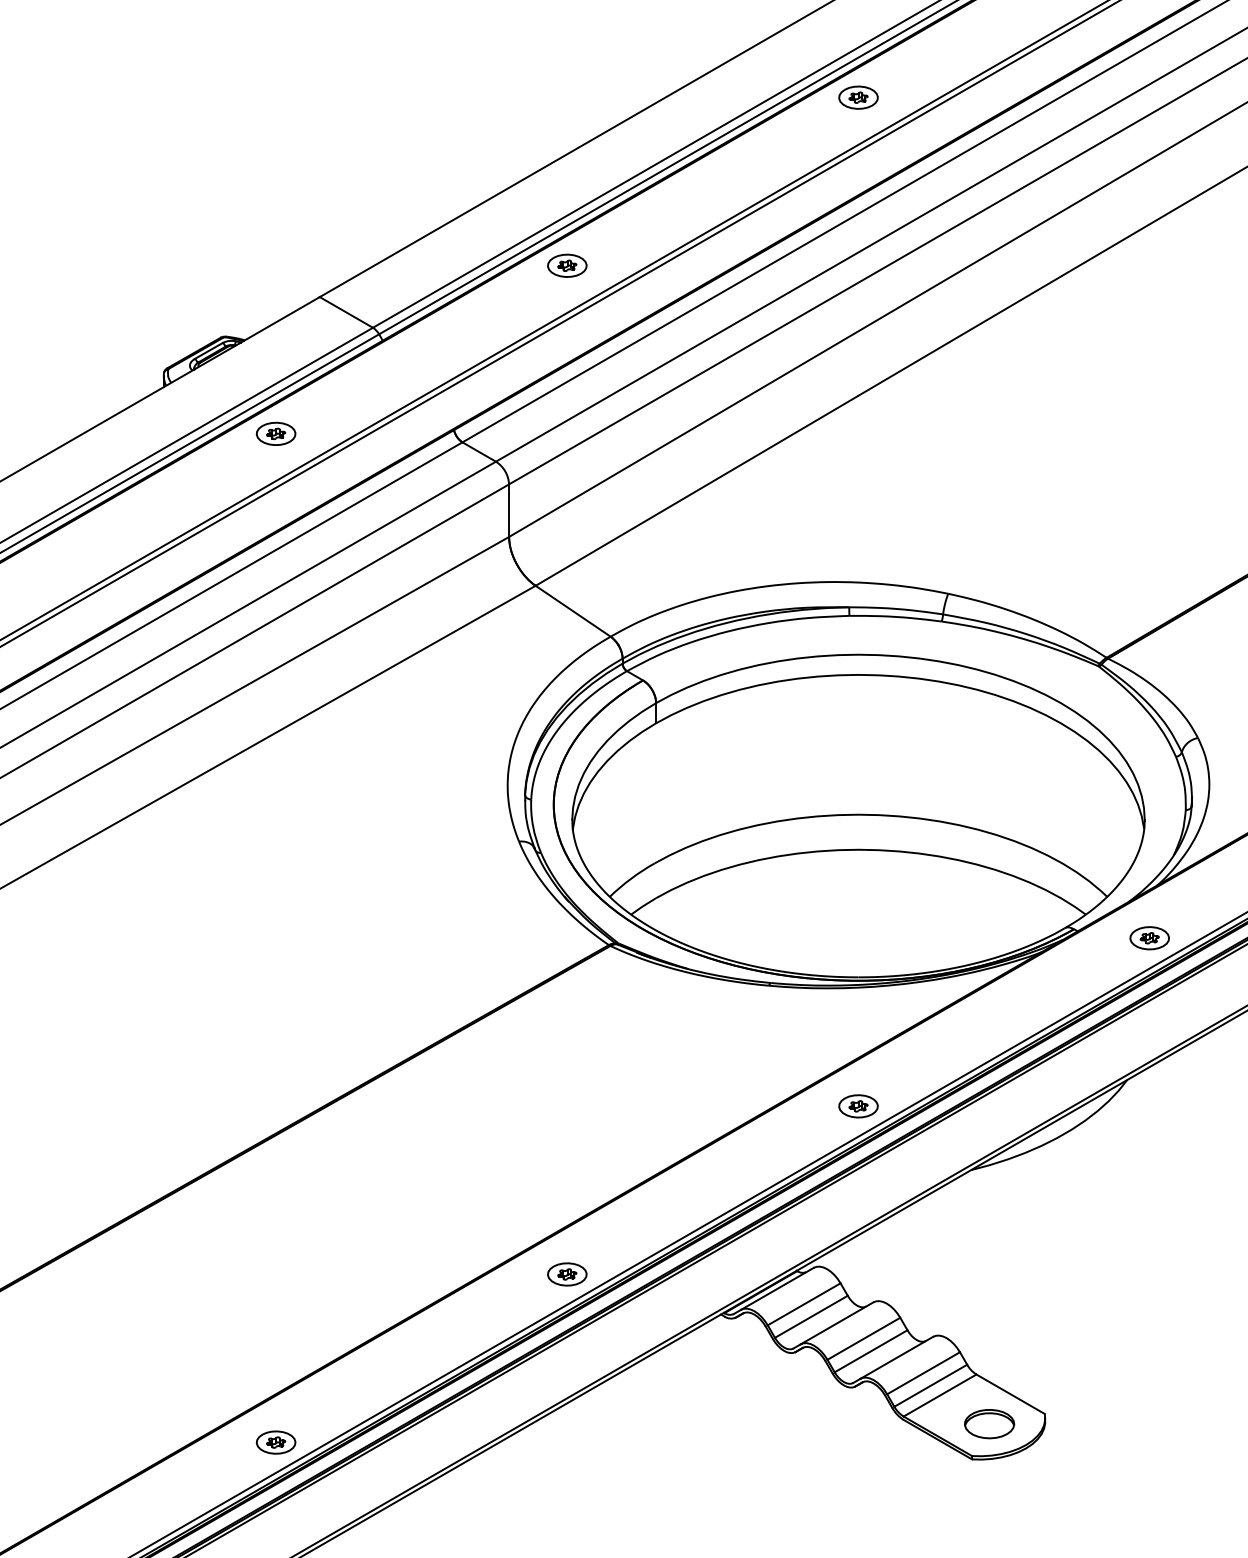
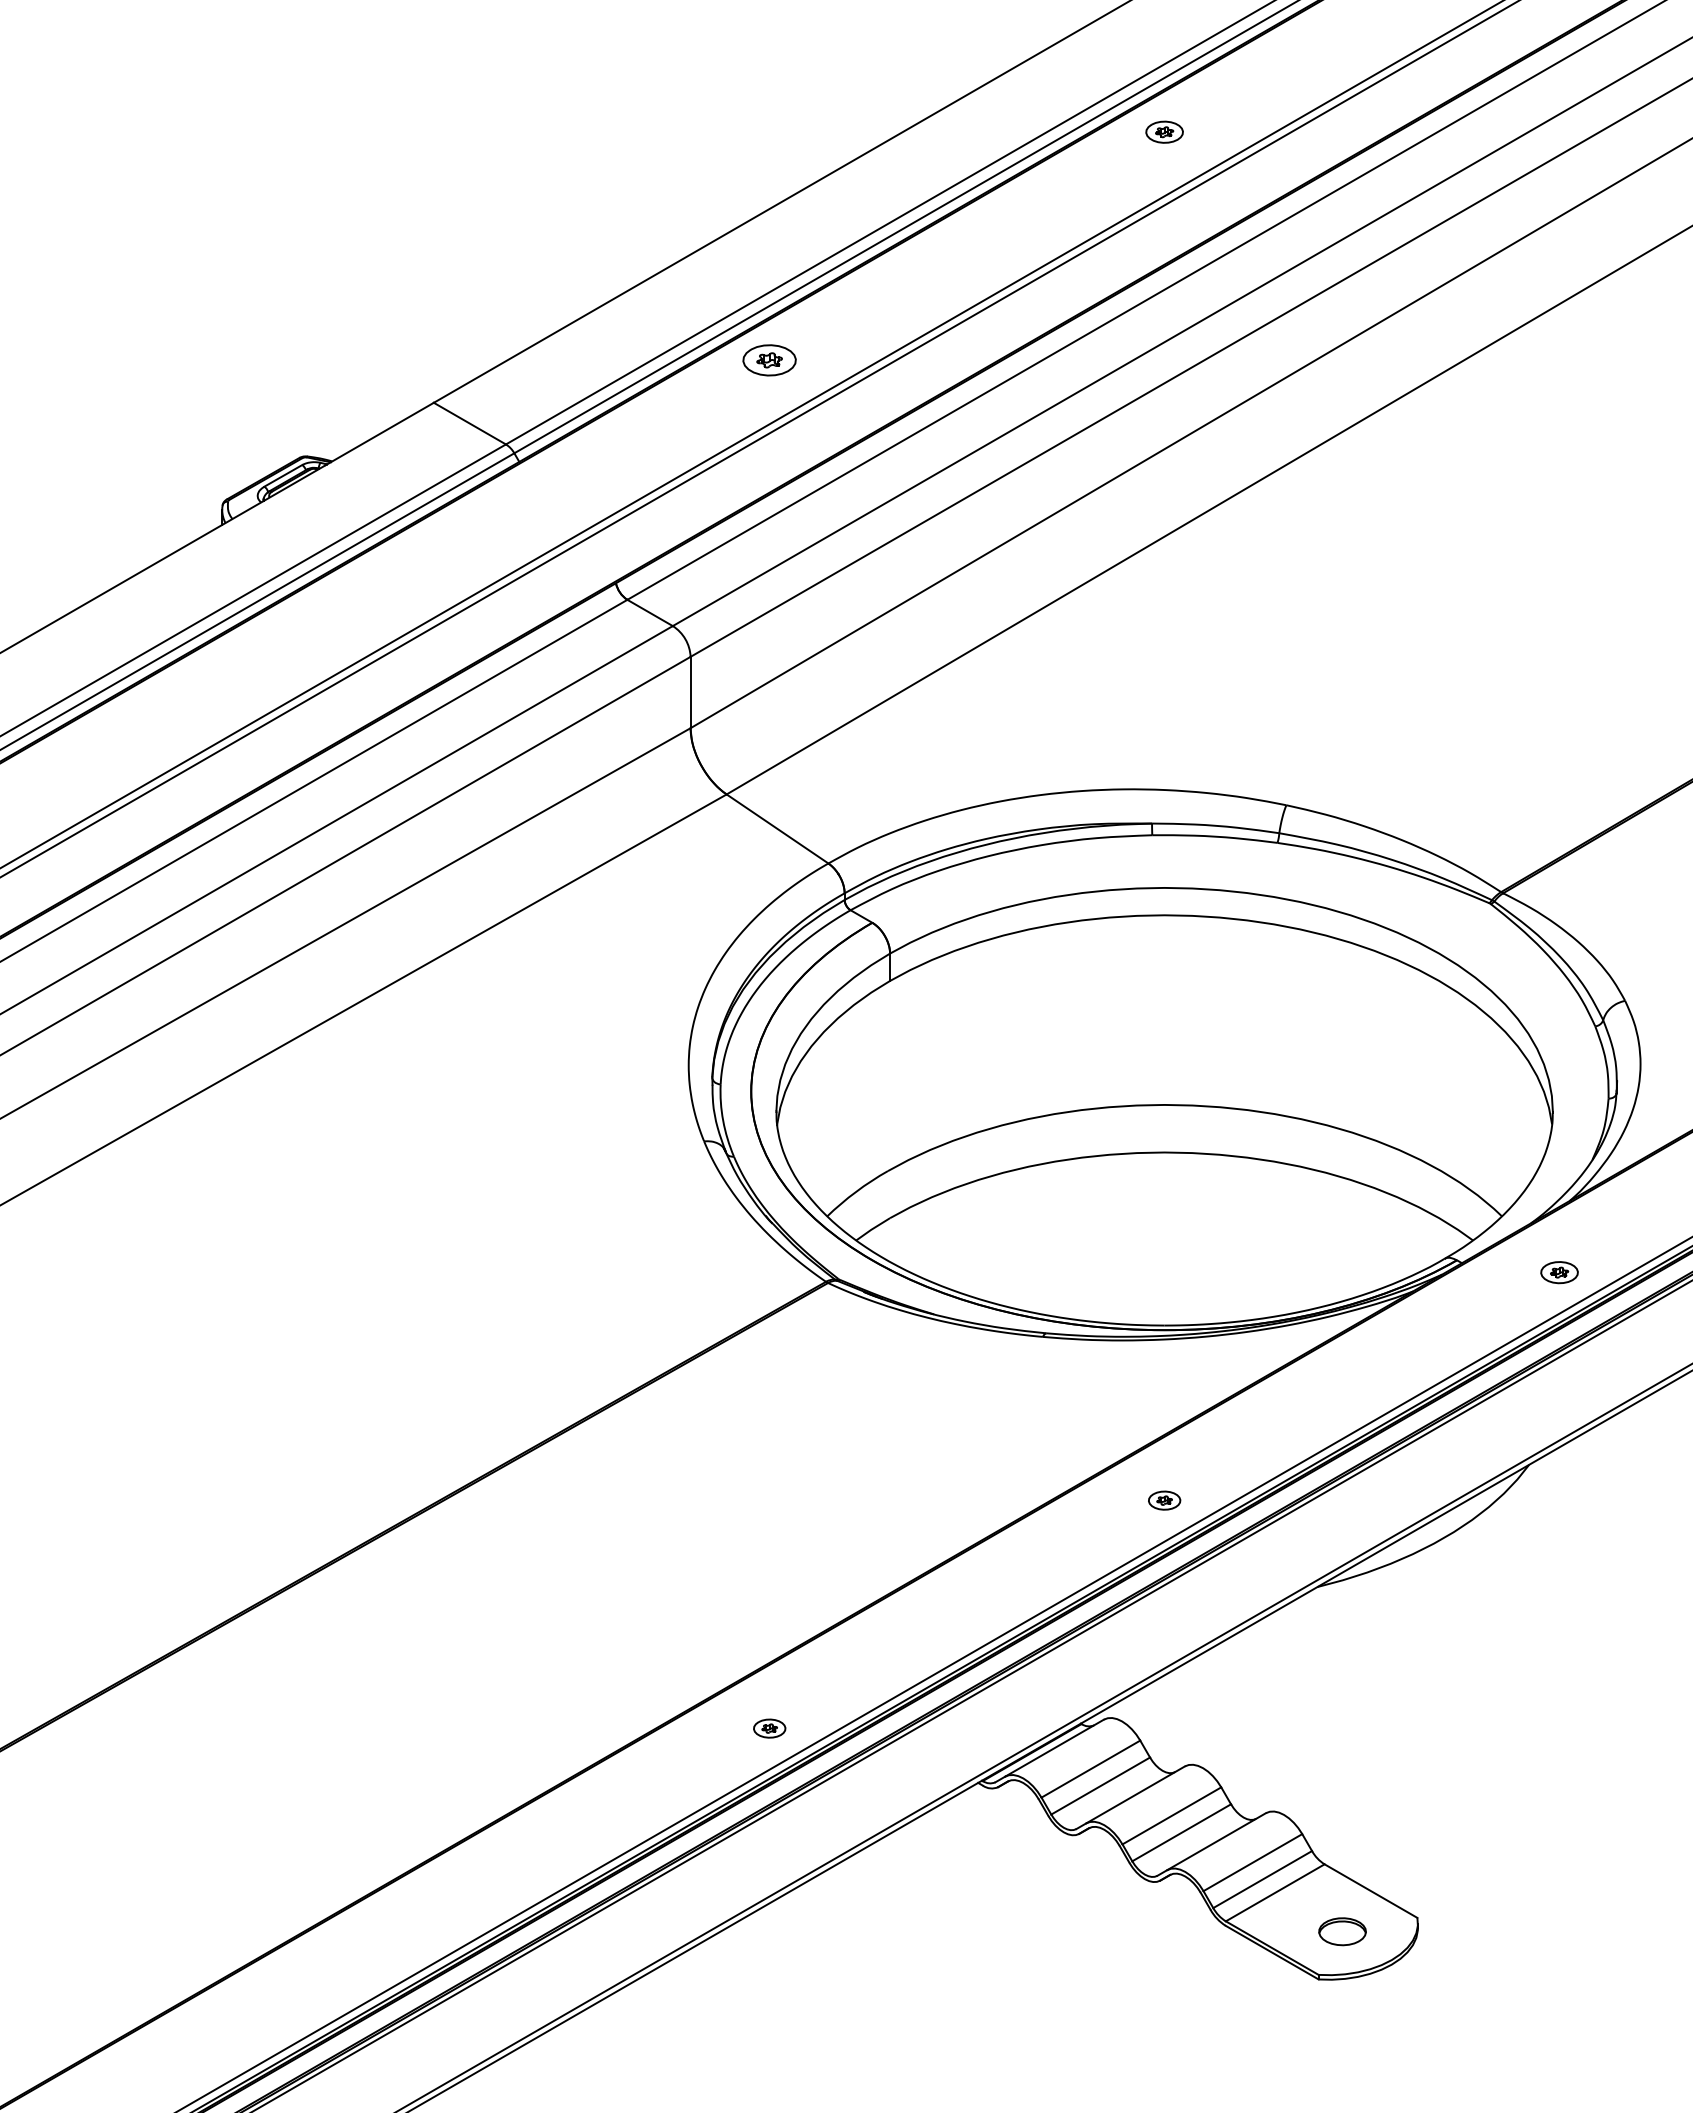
part: (858, 97) -> (1164, 132), size x0.7
part: (275, 433) -> (373, 587), removed
part: (1149, 938) -> (1559, 1272), size x0.7
part: (858, 1106) -> (1164, 1500), size x0.6
part: (567, 1274) -> (769, 1728), size x0.6
part: (989, 1424) -> (1342, 1932), size x0.7
part: (275, 1442) -> (373, 1956), removed

